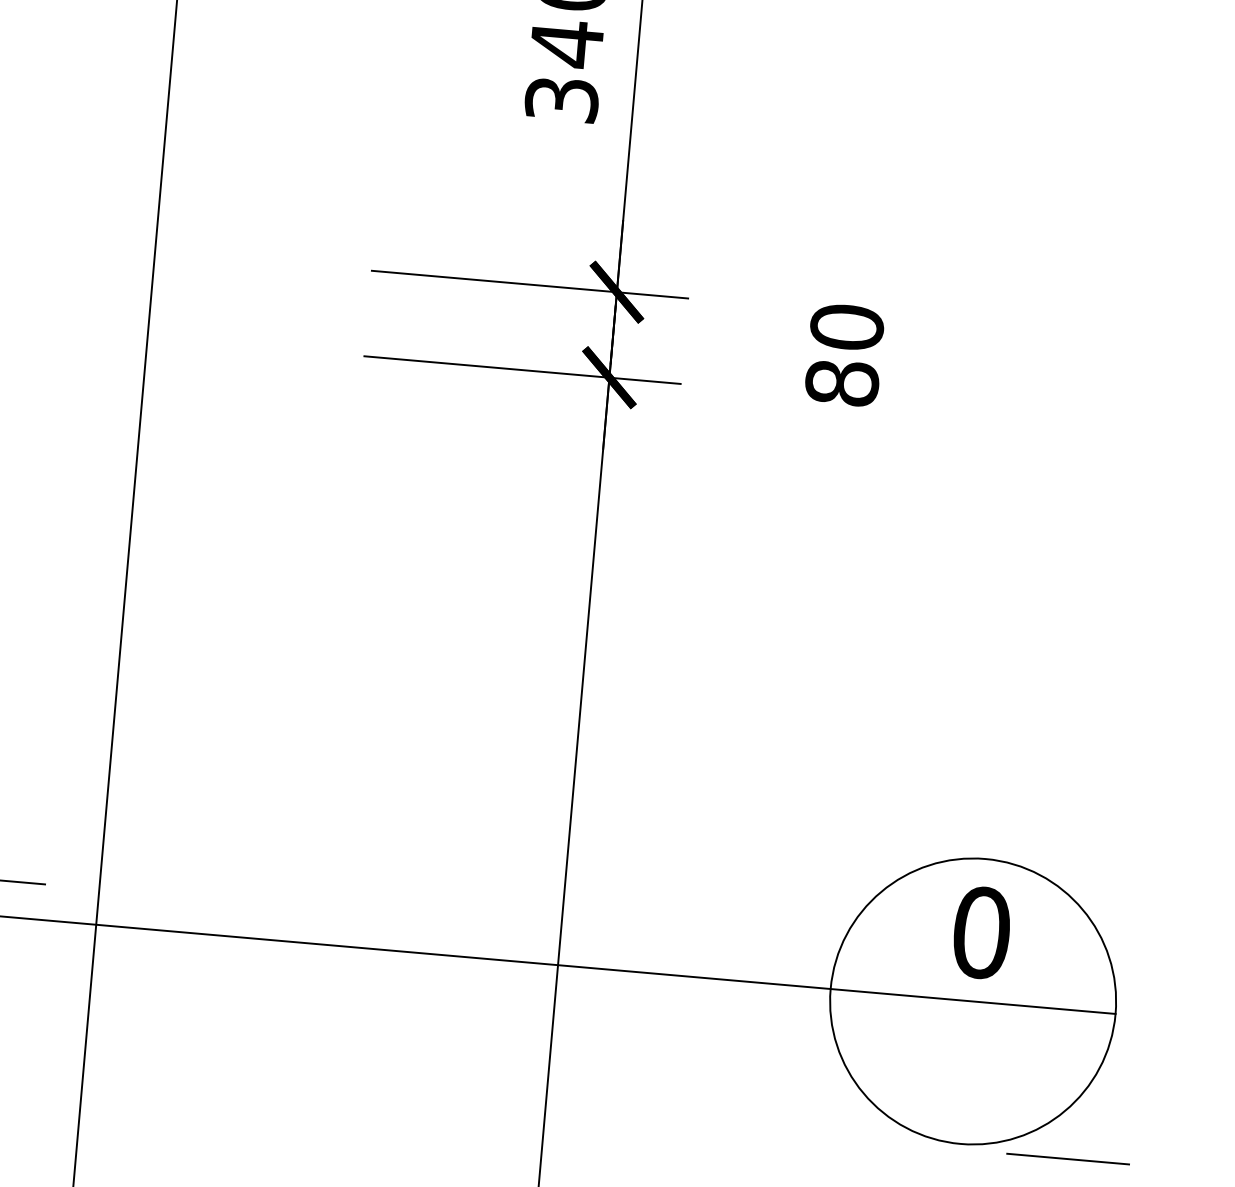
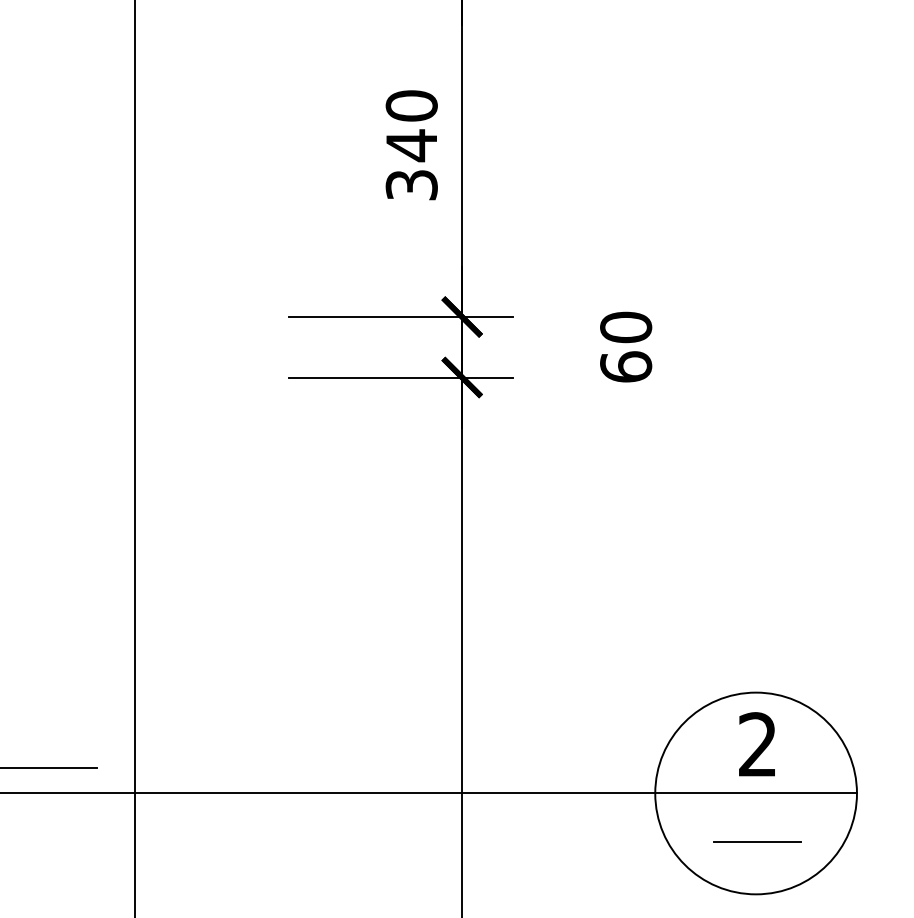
text: (842, 382) -> (626, 366), 80 -> 60
text: (981, 932) -> (757, 744), 0 -> 2
line: (1068, 1157) -> (757, 841), moved

